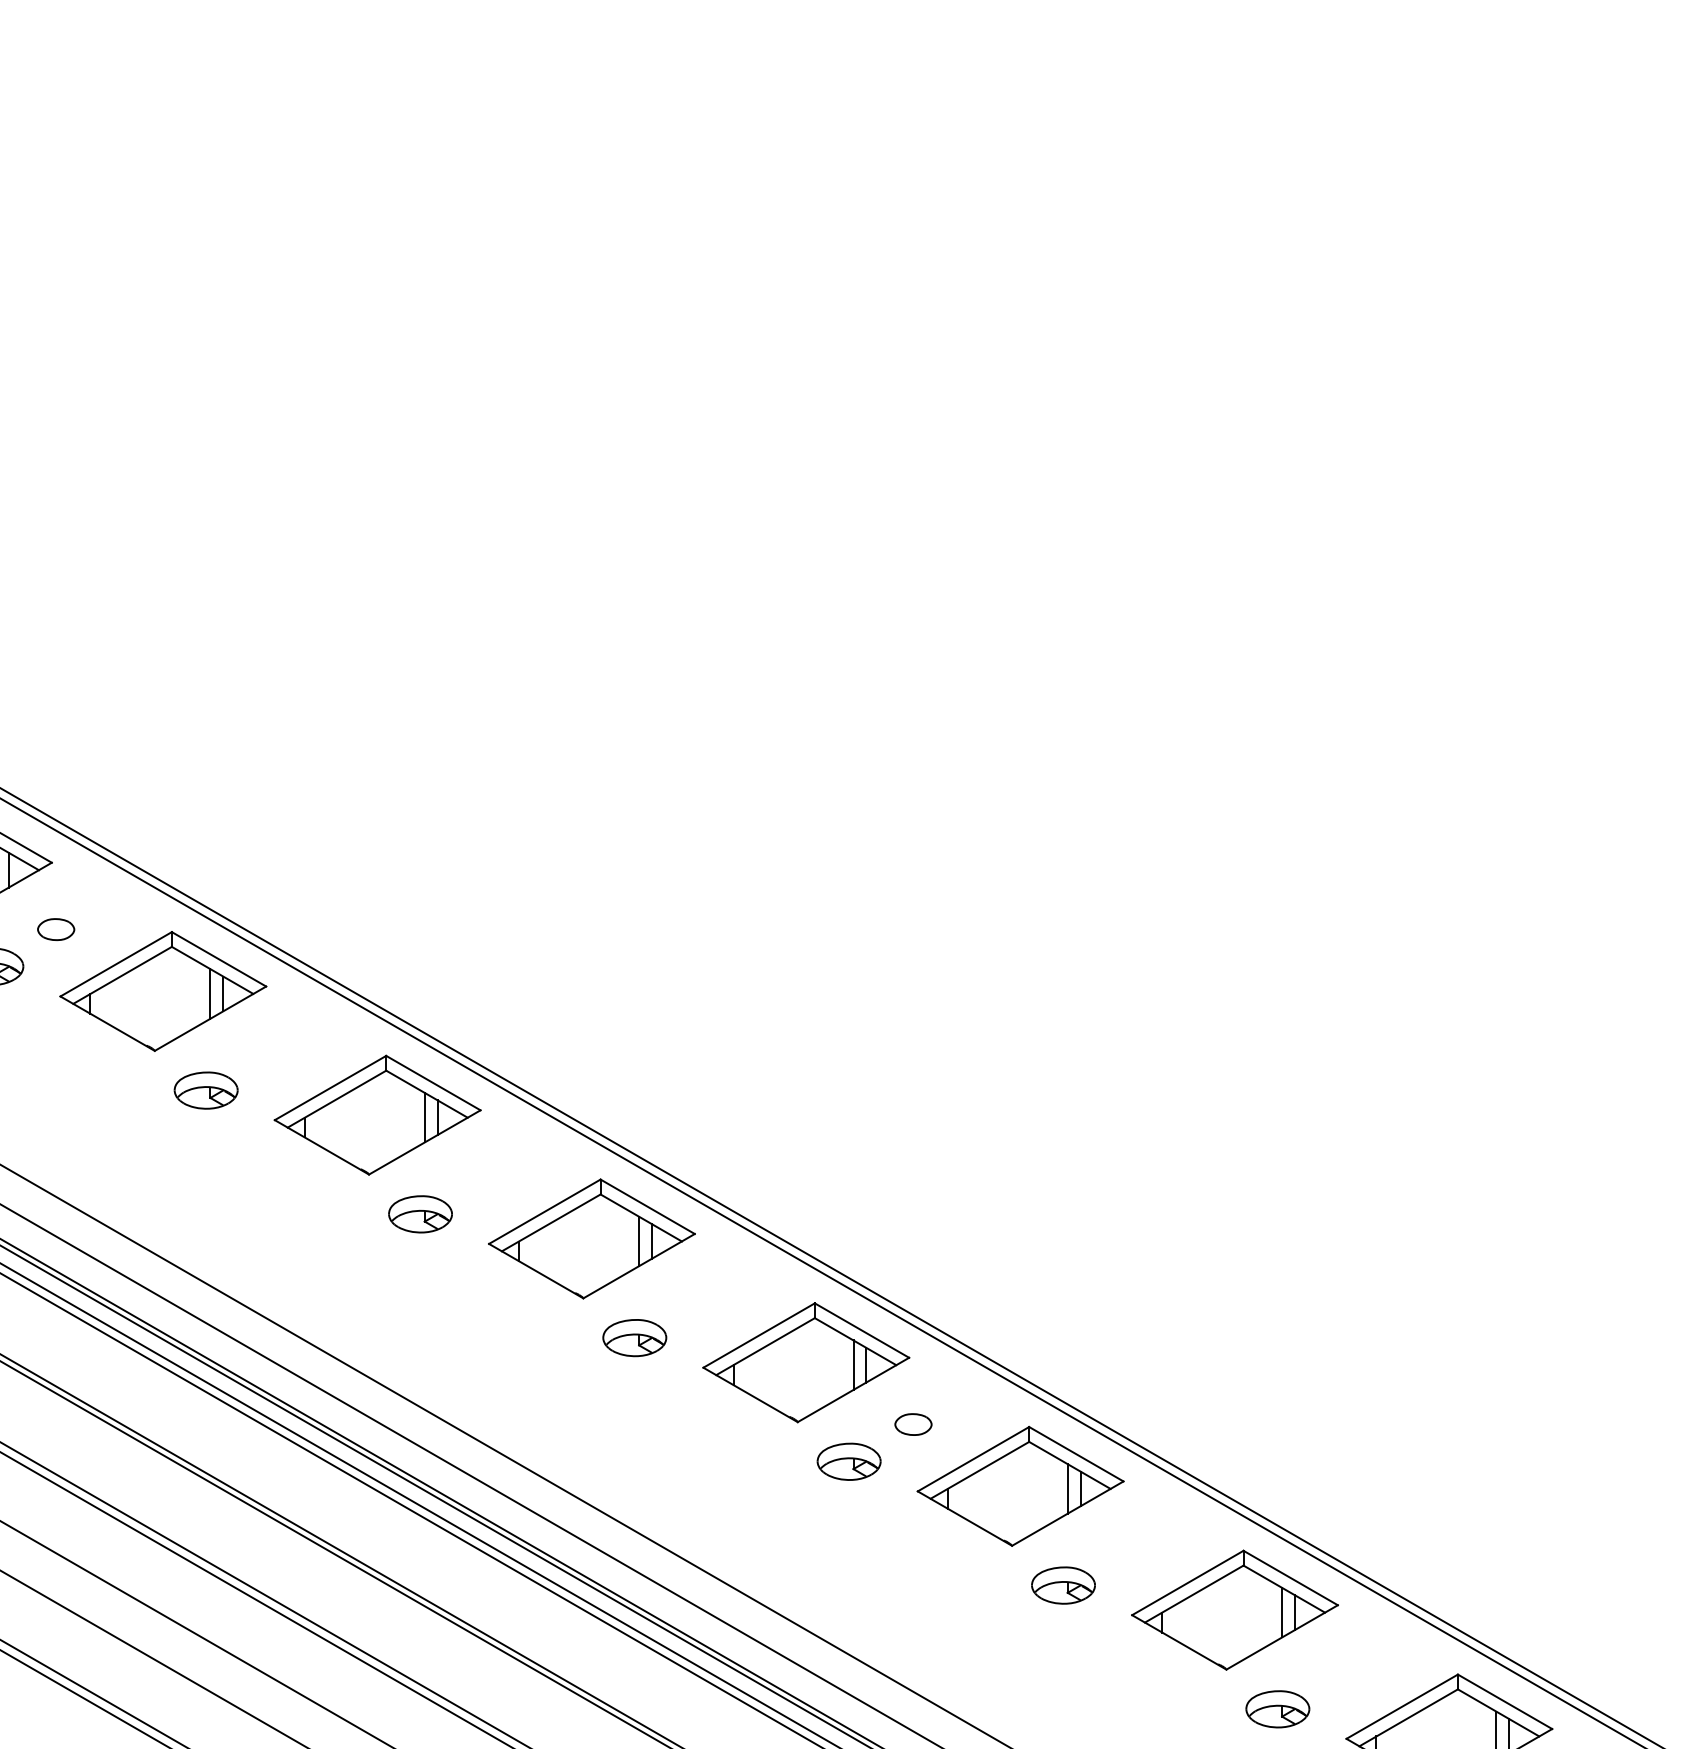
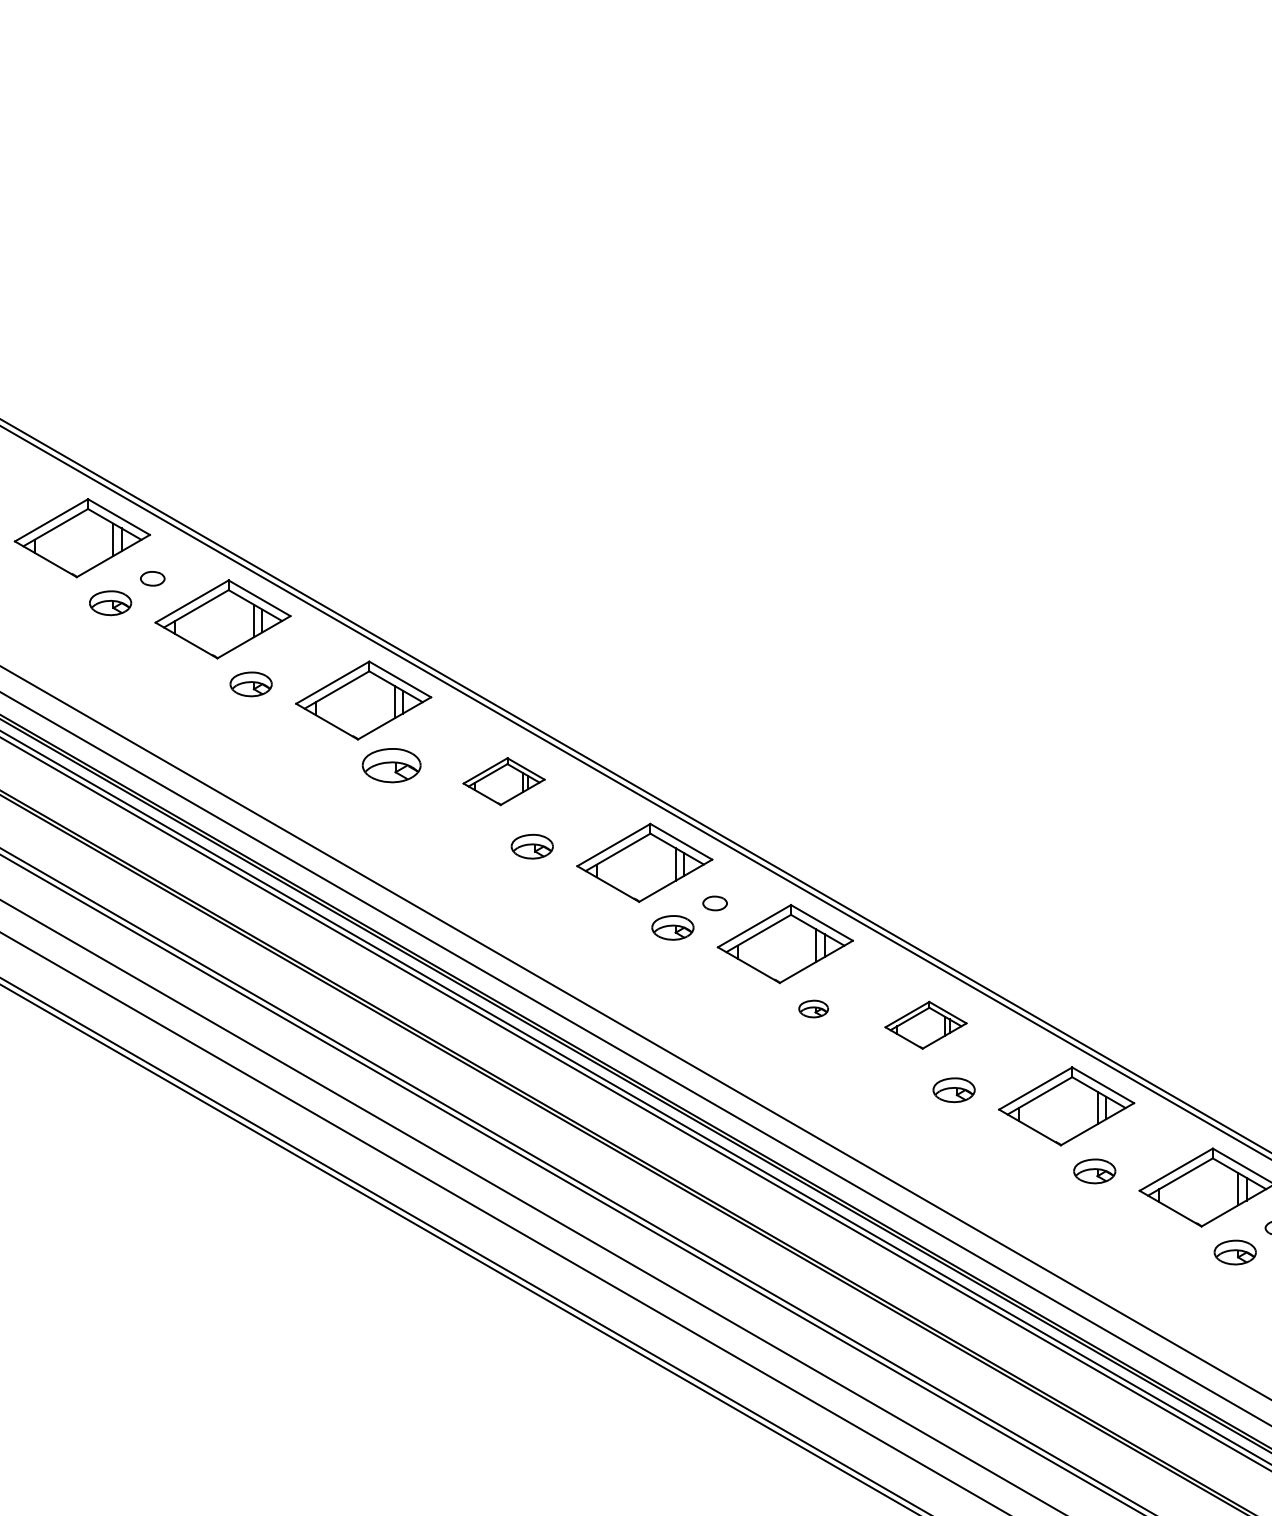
part: (420, 1214) -> (391, 765), size x1.4
part: (590, 1238) -> (503, 781), size x0.6
part: (1063, 1584) -> (813, 1008), size x0.7
part: (1234, 1610) -> (925, 1025), size x0.6

